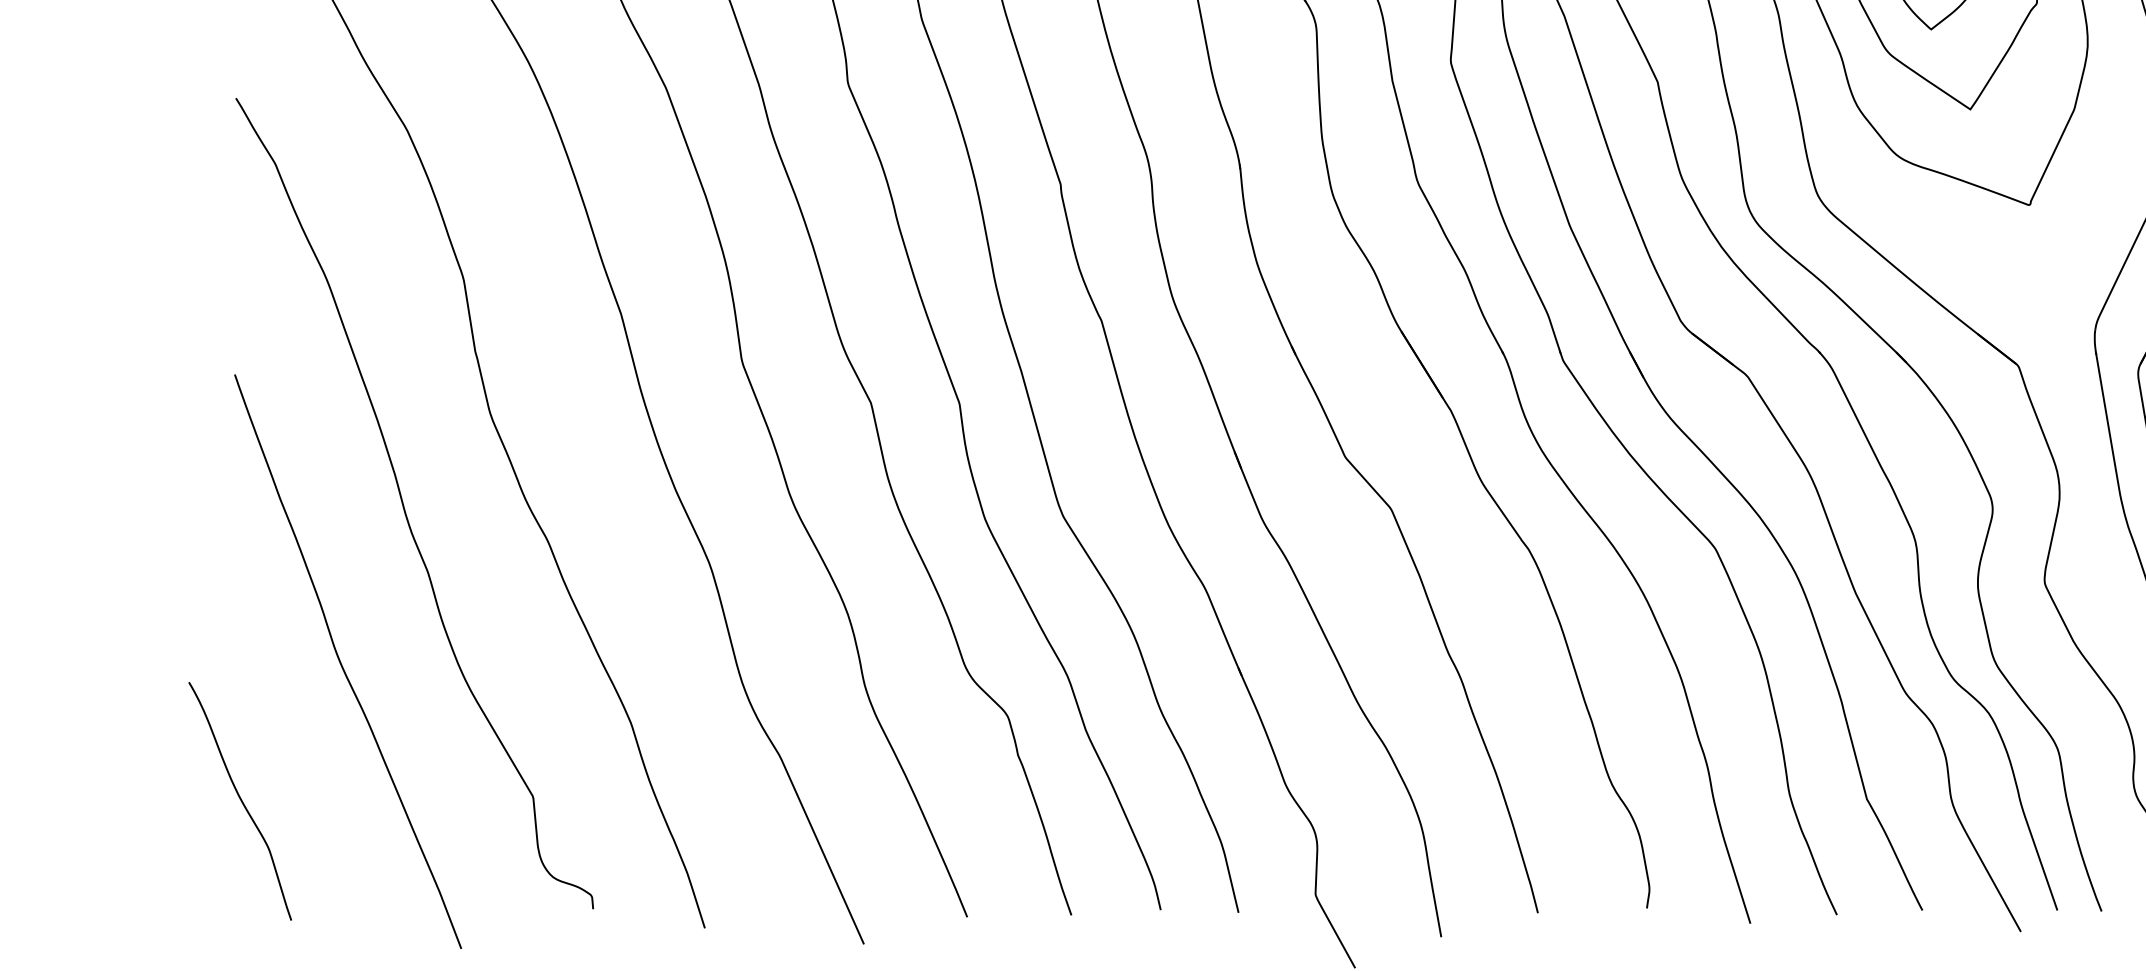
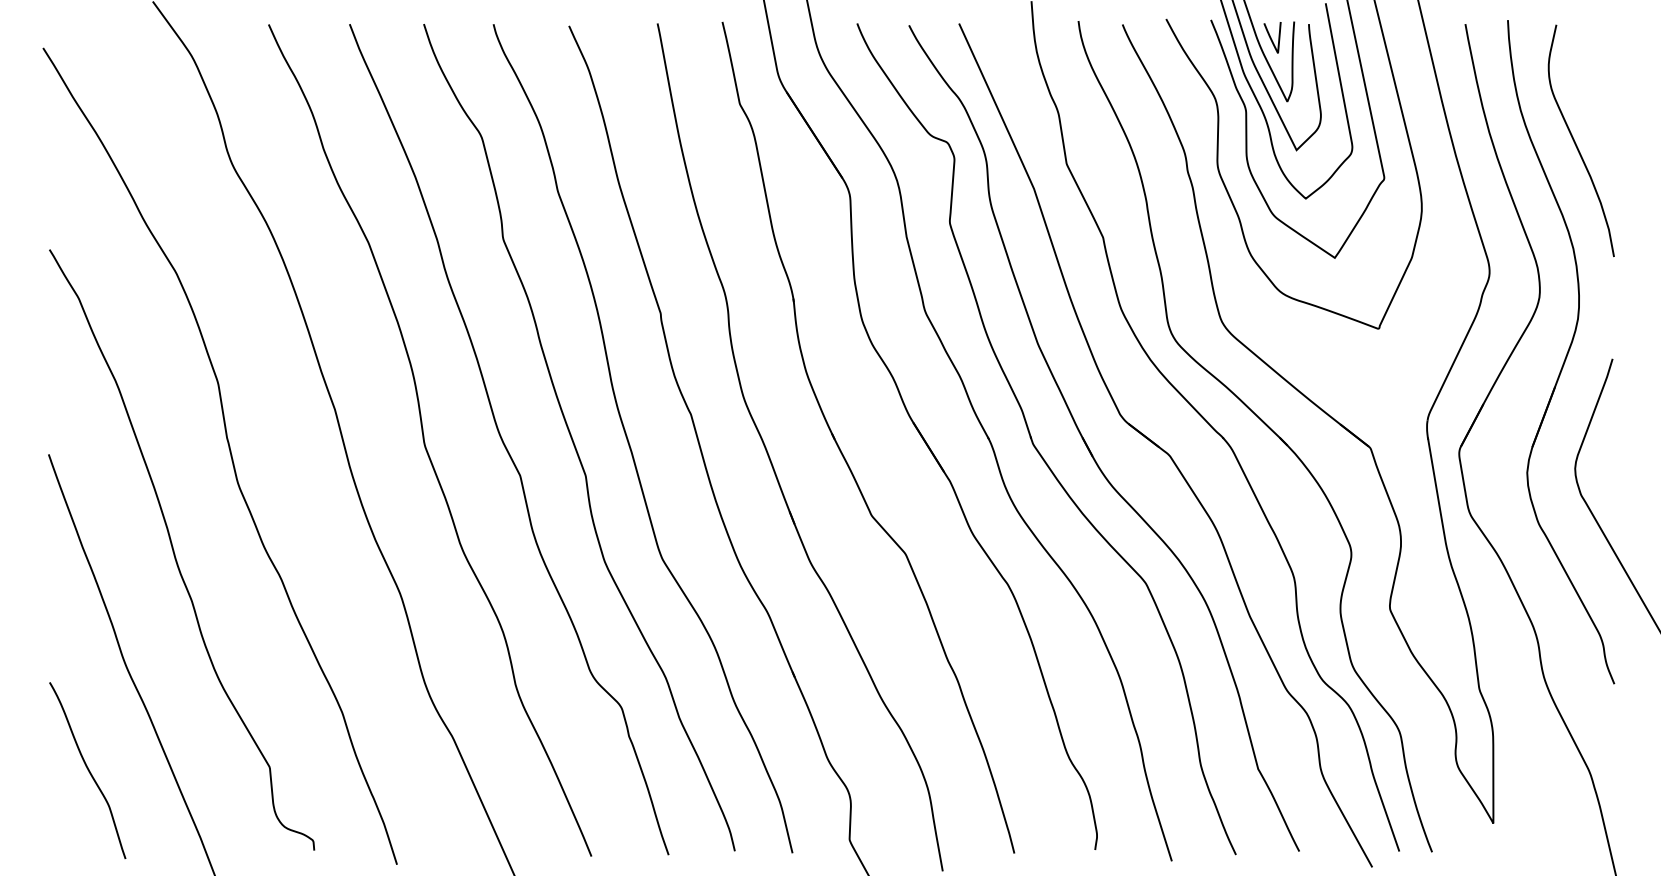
curve: (239, 801) -> (87, 770), moved

